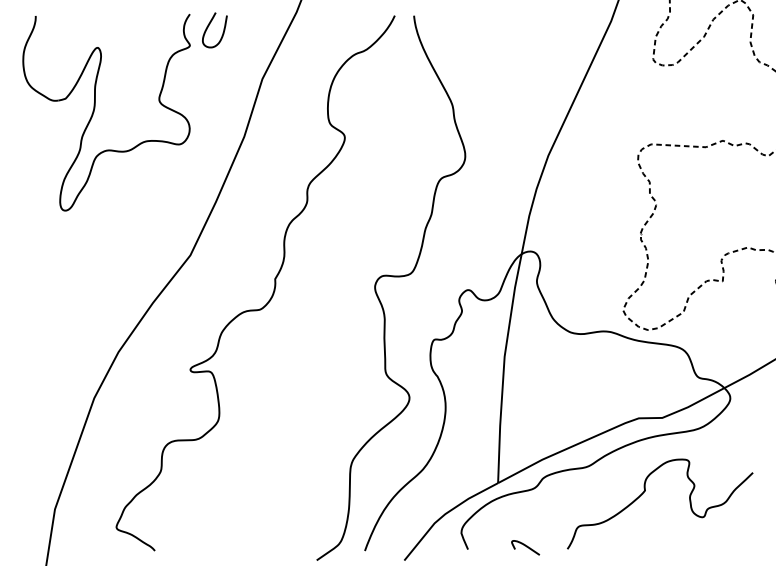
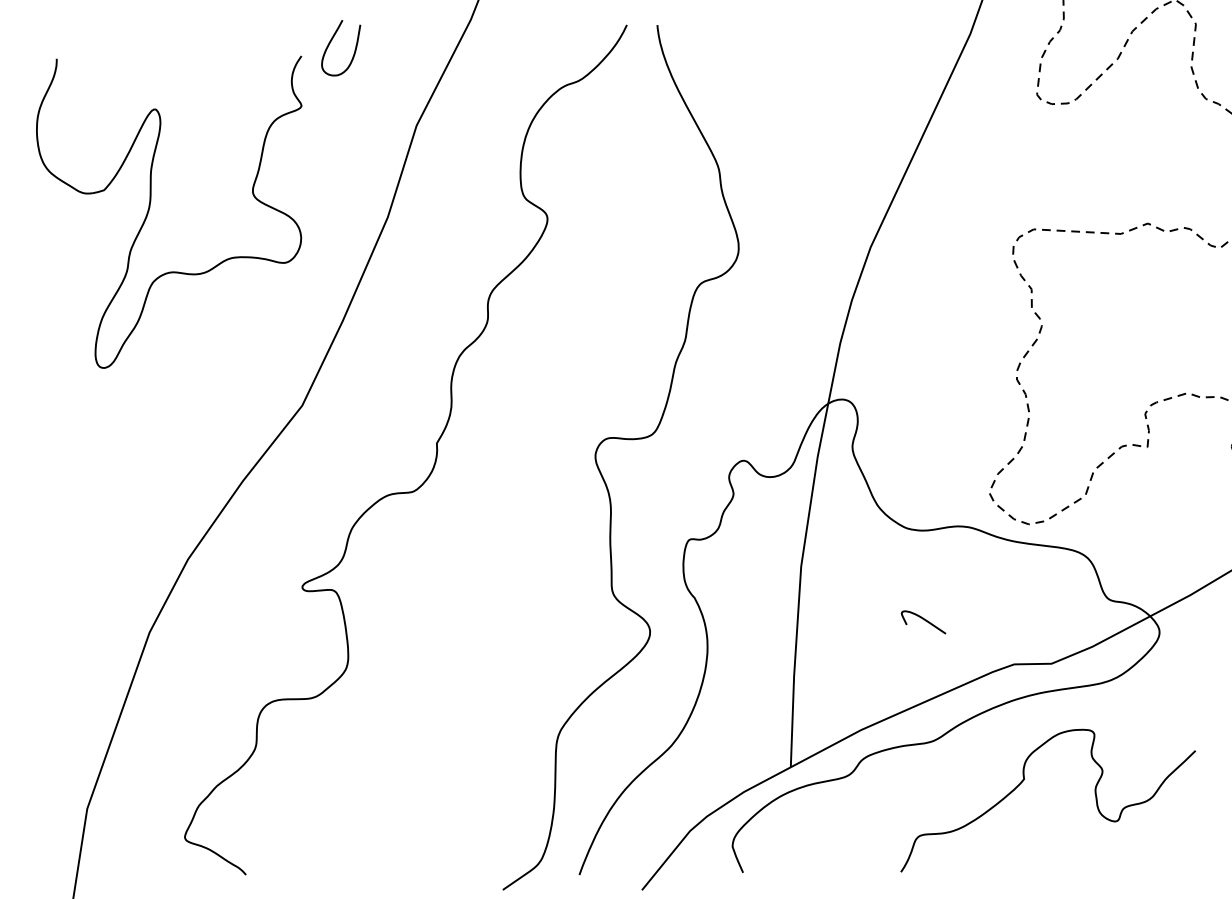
part: (95, 108) -> (151, 205), moved
curve: (525, 546) -> (923, 620), moved

